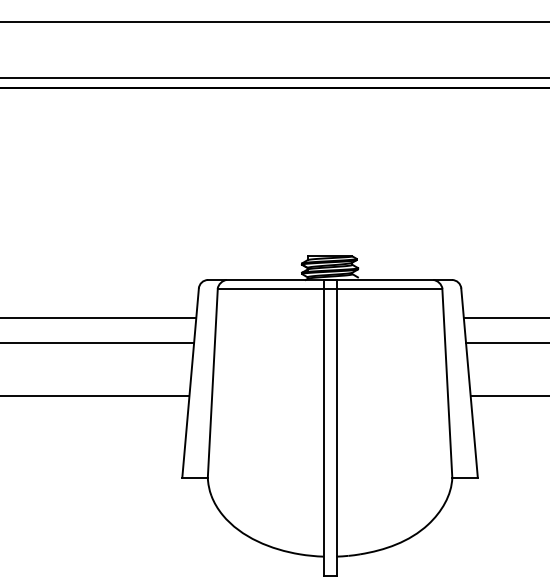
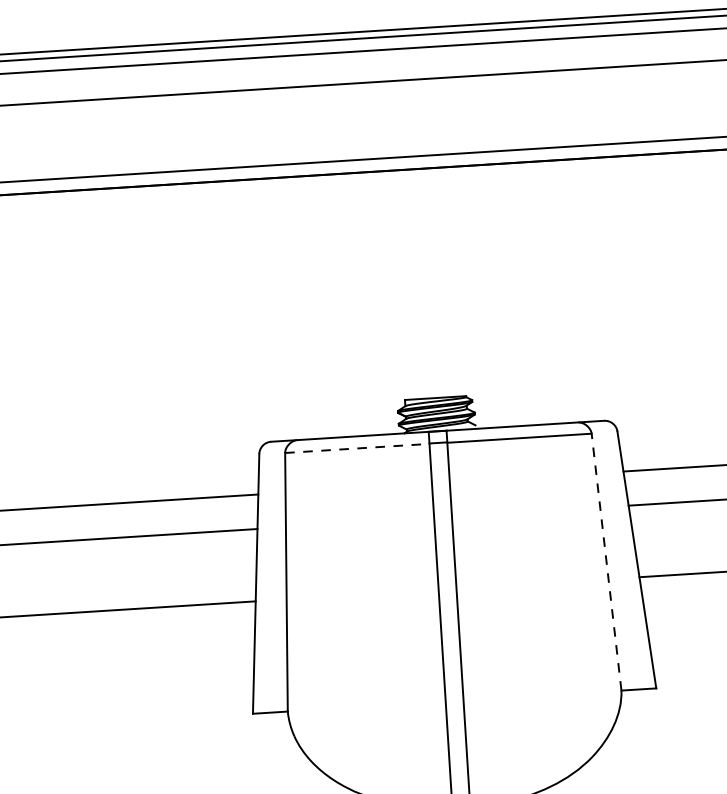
line: (270, 288) -> (357, 448), solid -> dashed
line: (447, 383) -> (606, 562), solid -> dashed

